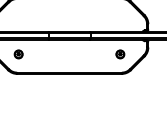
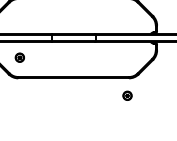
part: (120, 54) -> (127, 95), moved

